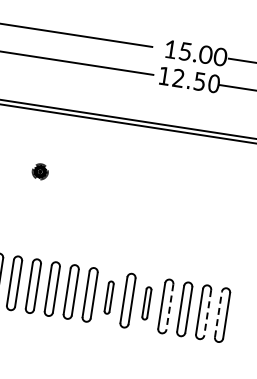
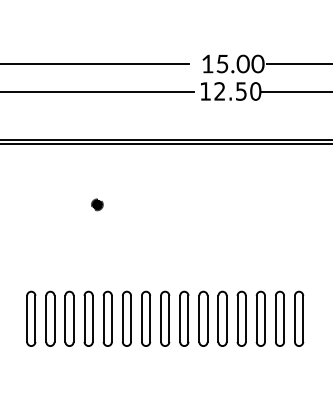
part: (40, 171) -> (97, 204), size x0.71
part: (109, 297) -> (184, 318), size x1.67
part: (146, 303) -> (222, 318), size x1.67
line: (169, 307) -> (245, 319), dashed -> solid
line: (208, 313) -> (284, 319), dashed -> solid
line: (218, 314) -> (294, 318), dashed -> solid

